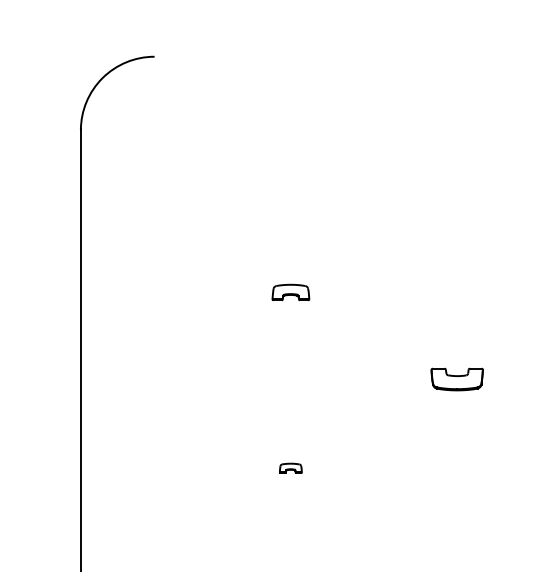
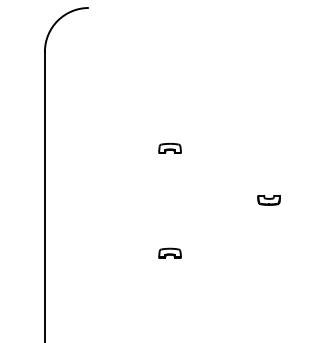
part: (456, 379) -> (268, 200), size x0.71
part: (289, 467) -> (169, 252), size x1.67

